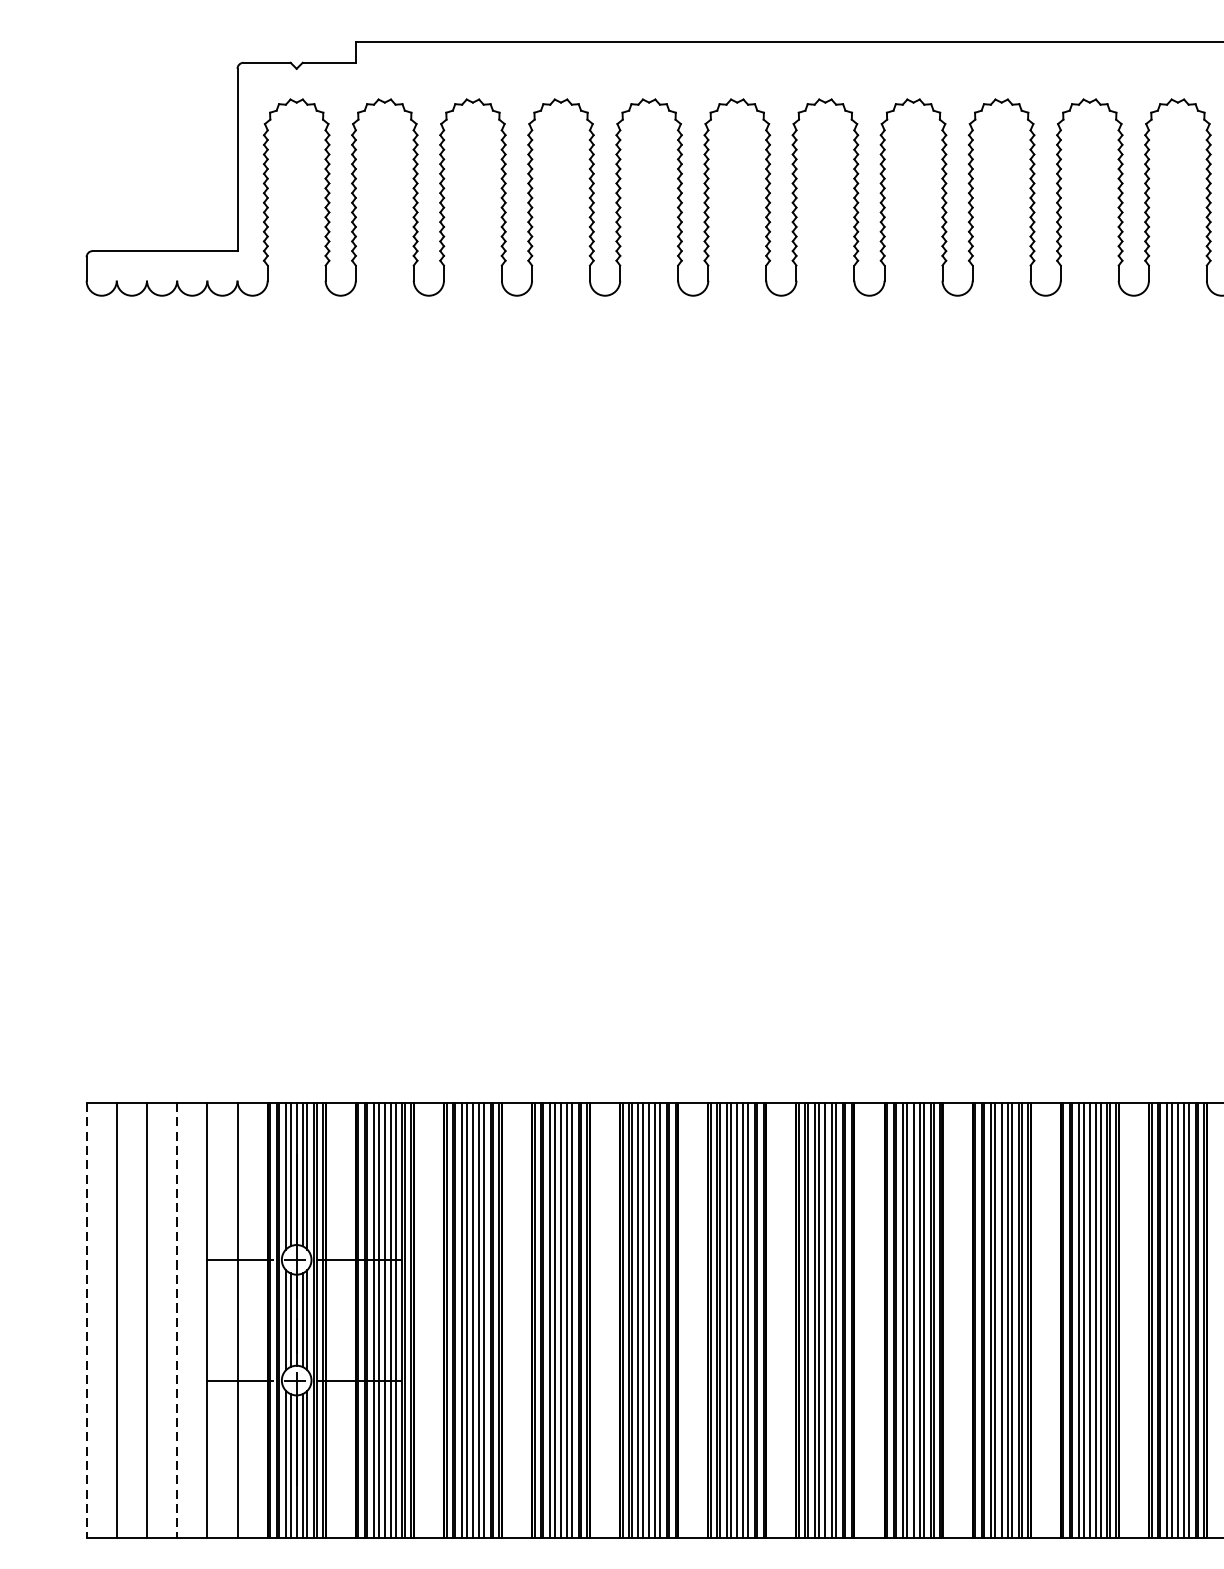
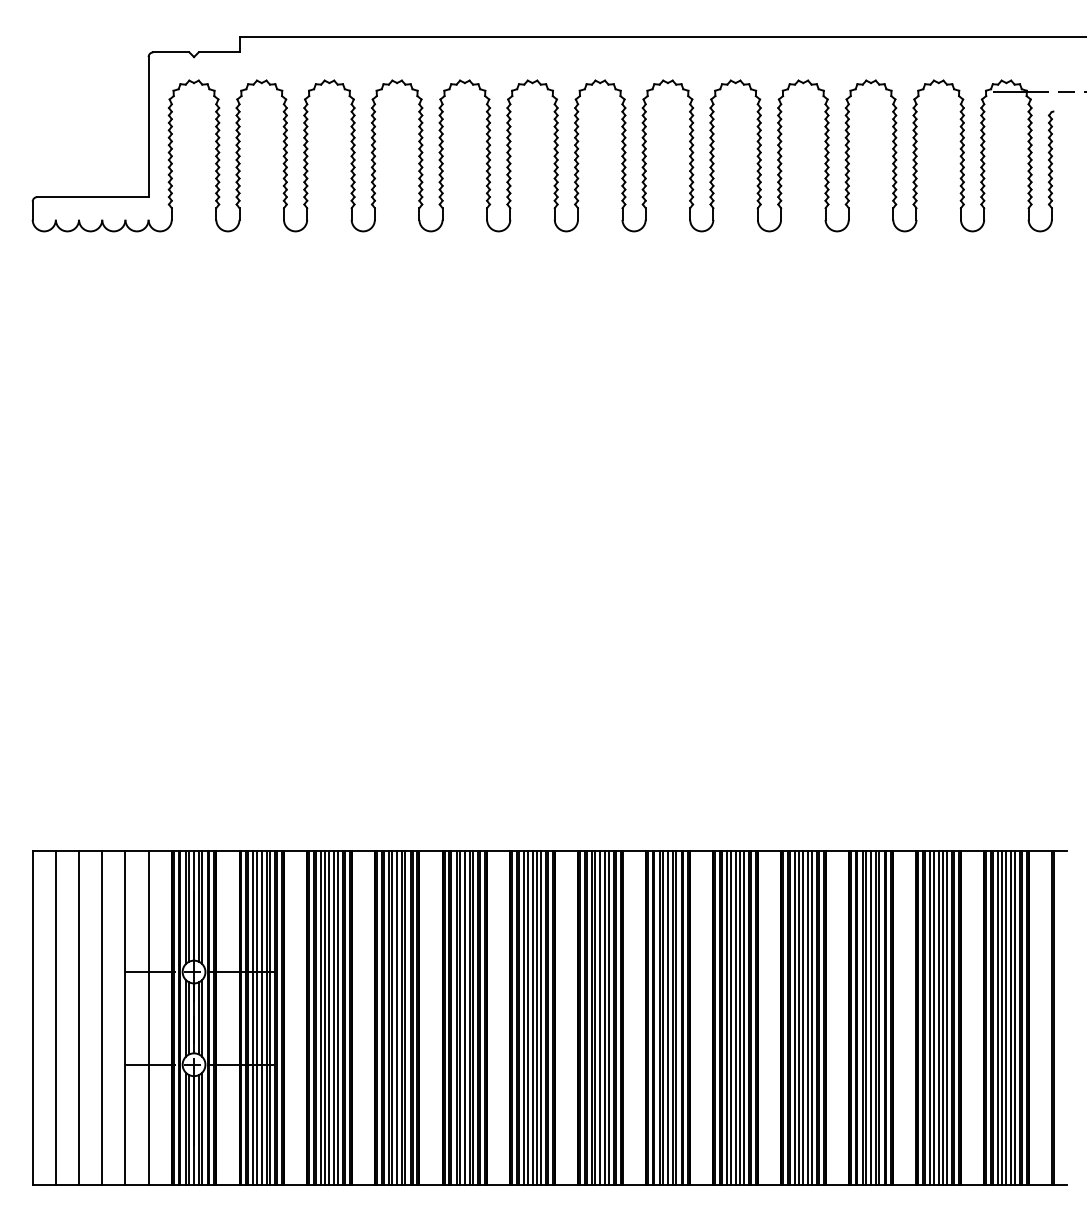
line: (86, 1320) -> (32, 1018), dashed -> solid
line: (177, 1320) -> (102, 1018), dashed -> solid

